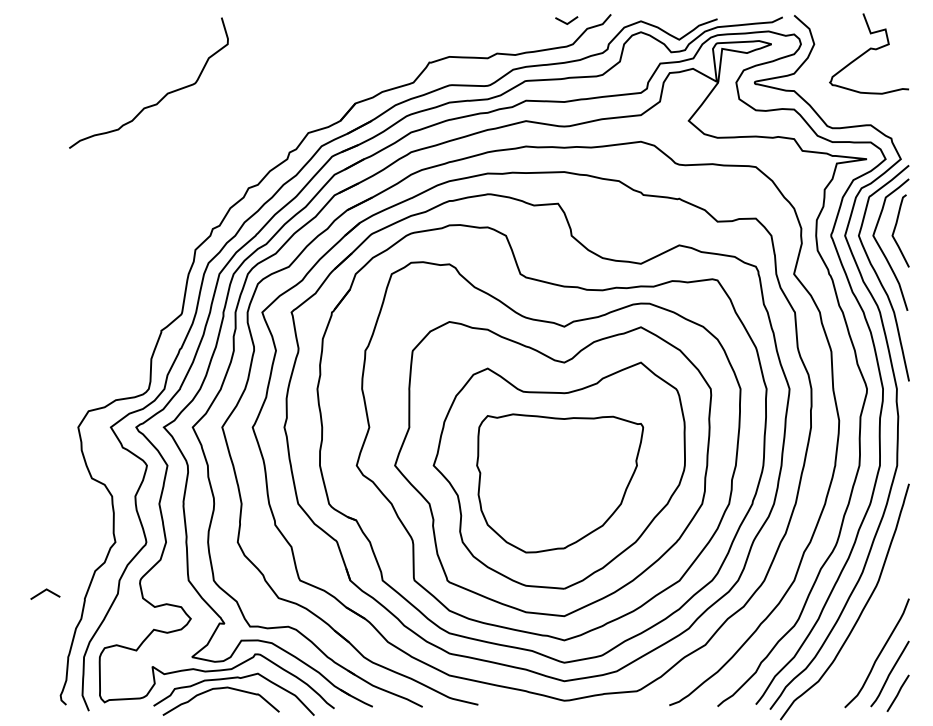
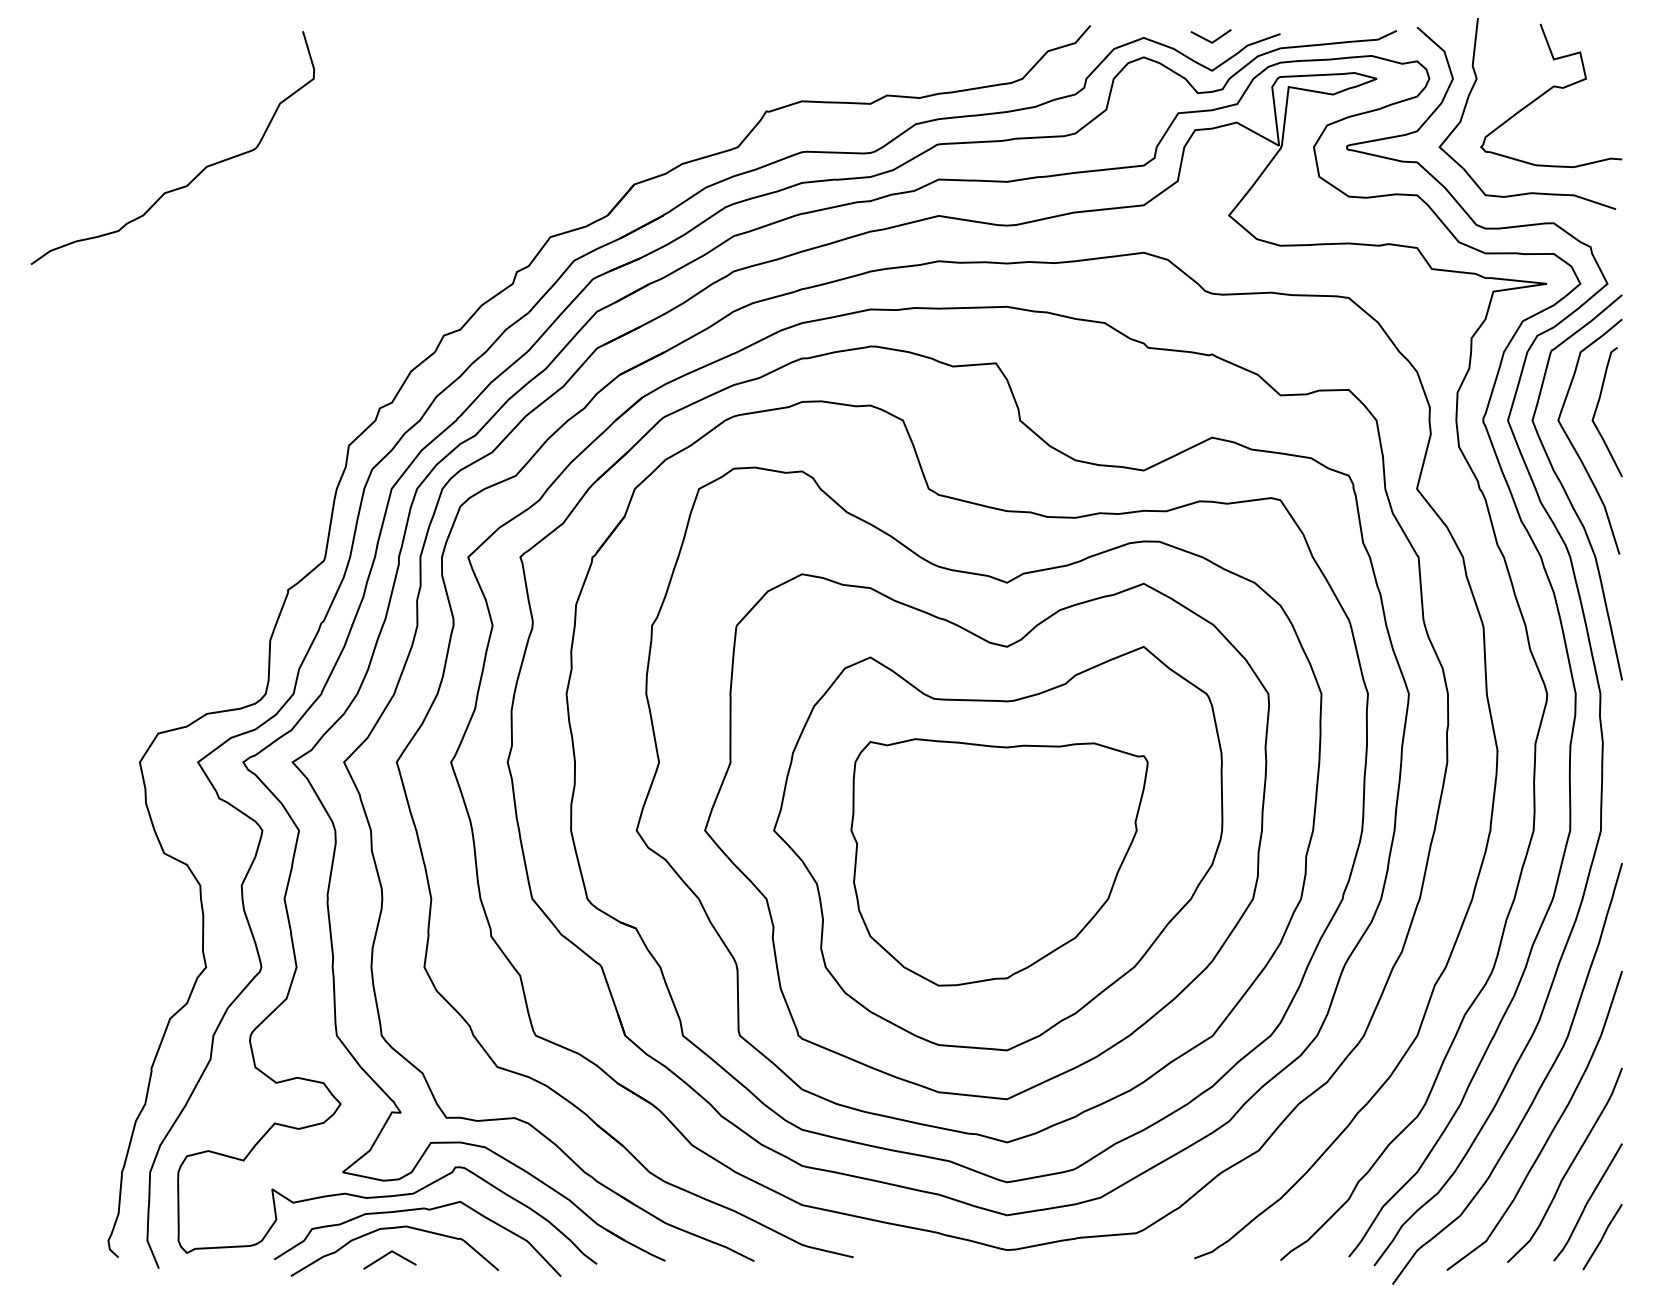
line: (566, 22) -> (1210, 39), moved
curve: (826, 49) -> (1474, 88), added
curve: (163, 96) -> (199, 172), moved
line: (45, 591) -> (390, 1255), moved
curve: (869, 632) -> (1551, 1128), added

